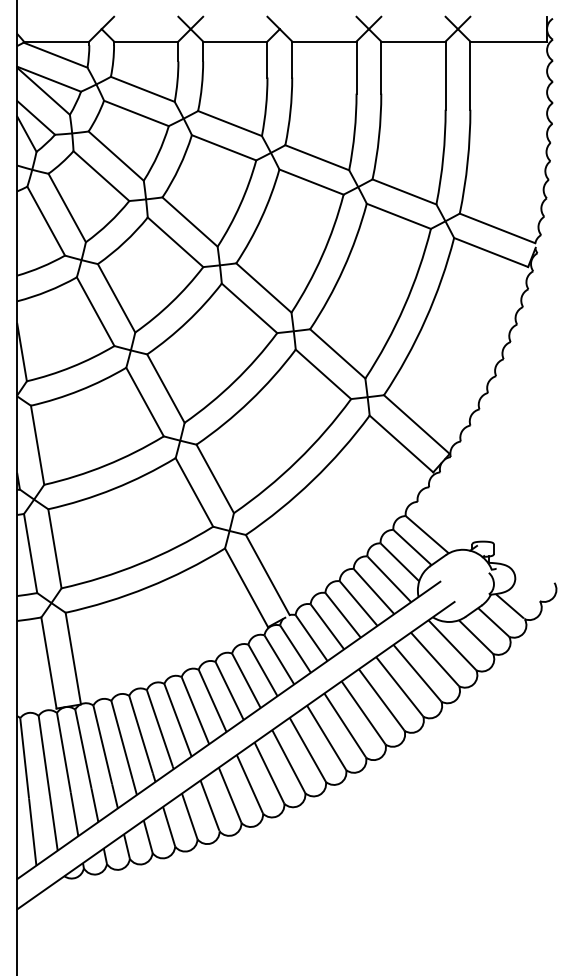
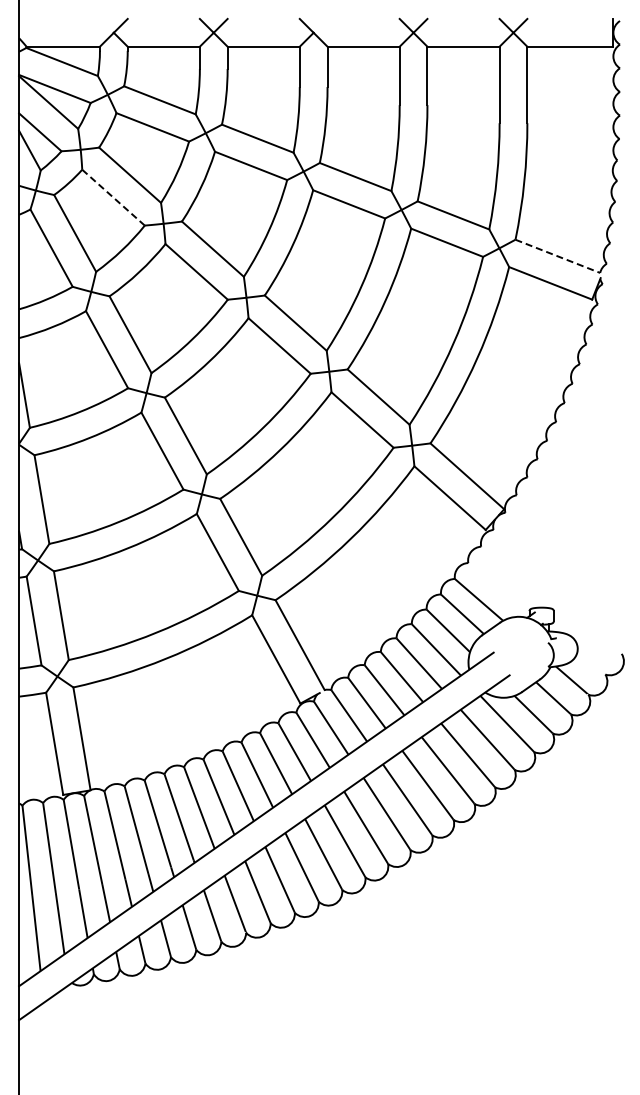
line: (101, 175) -> (113, 197), solid -> dashed
line: (498, 228) -> (558, 256), solid -> dashed

